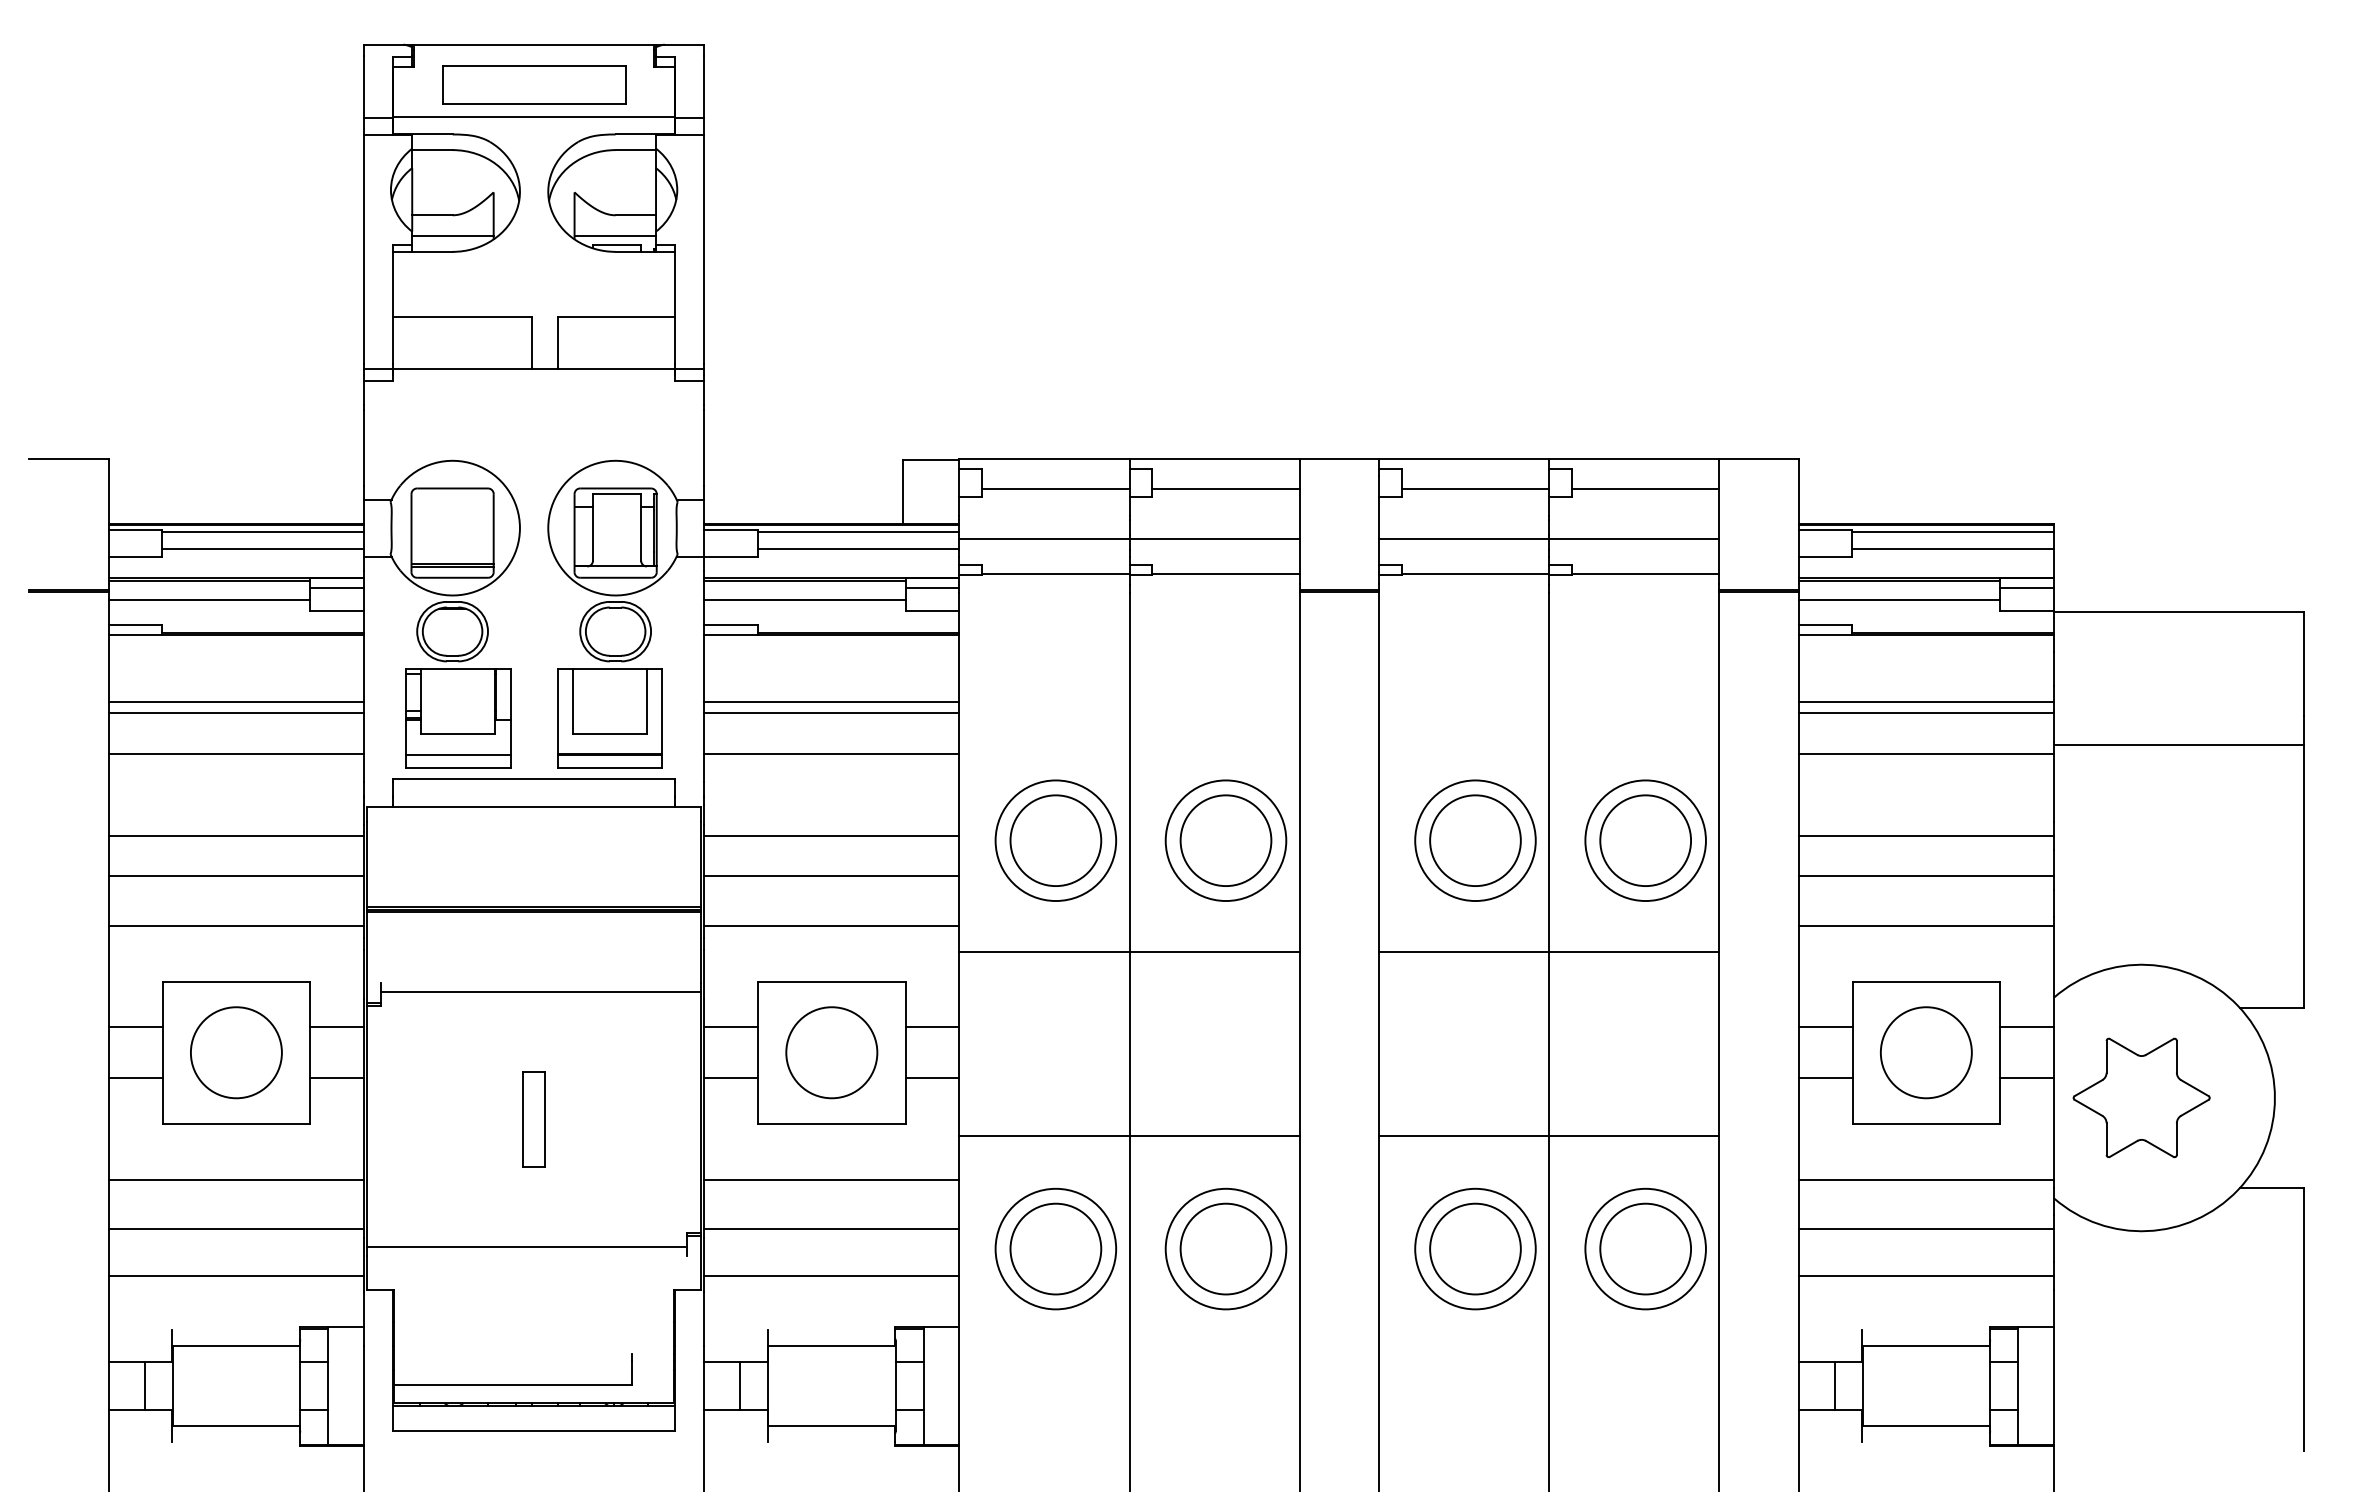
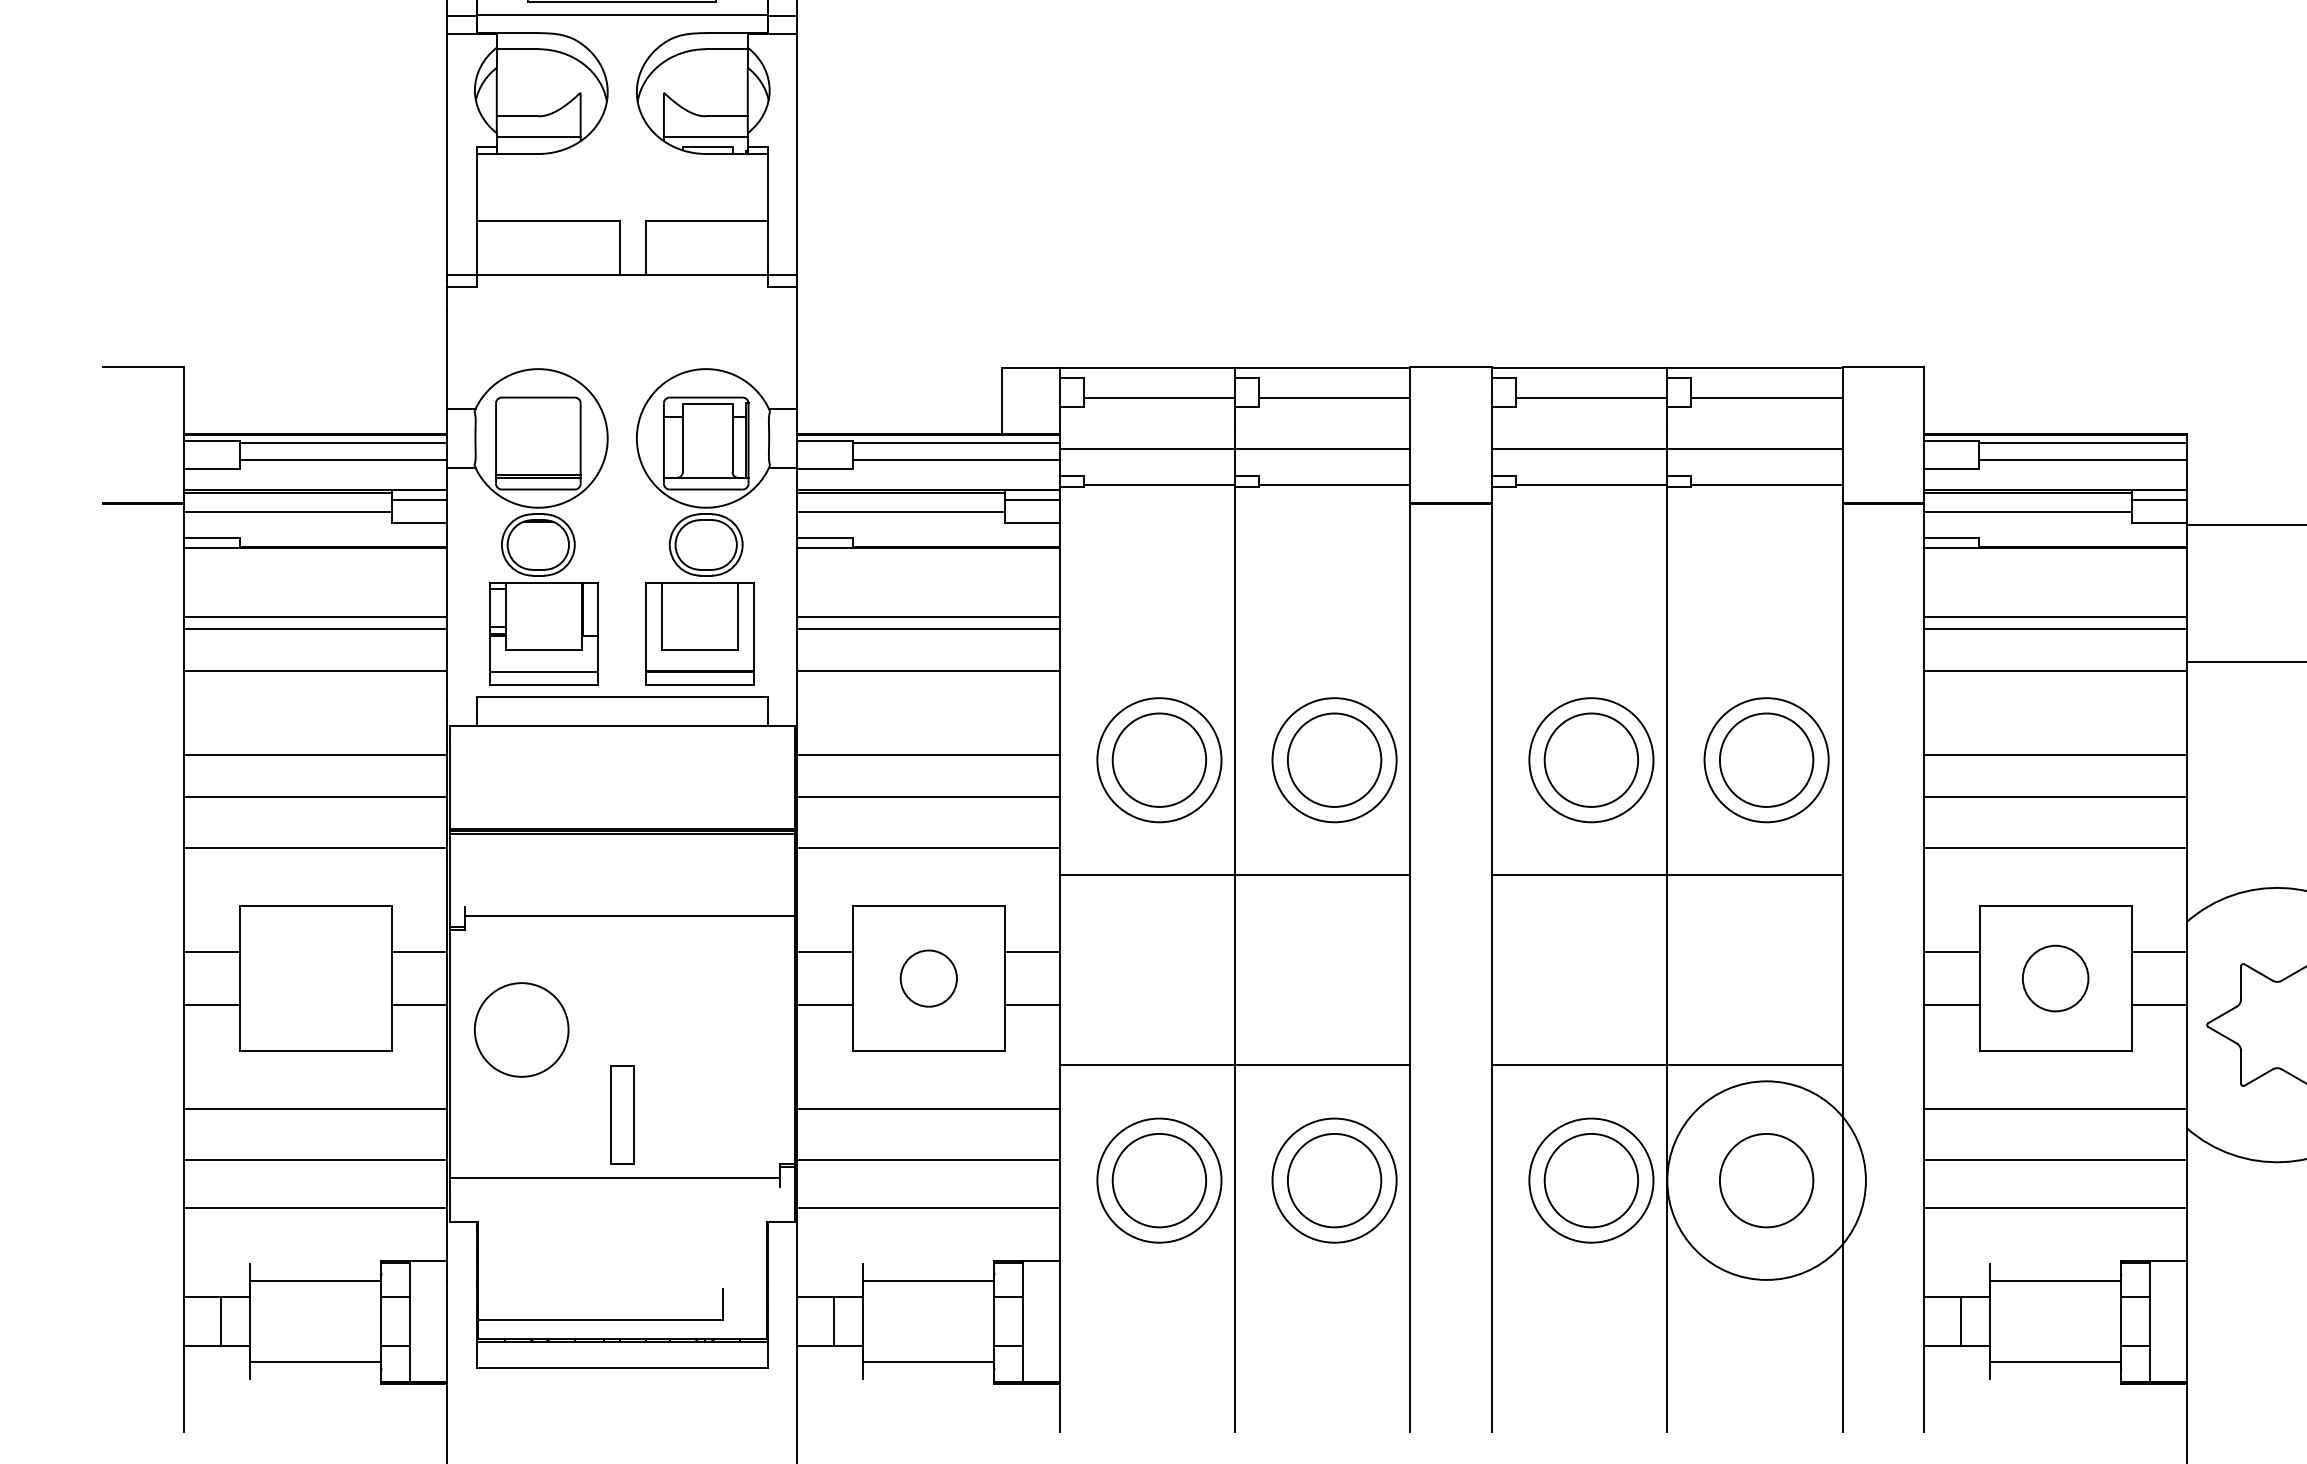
circle: (236, 1052) -> (521, 1029), moved
circle: (831, 1052) -> (928, 978), size x0.6
circle: (1926, 1052) -> (2055, 978), size x0.7
part: (533, 1119) -> (621, 1115), moved
circle: (1645, 1248) -> (1766, 1180), size x1.6

